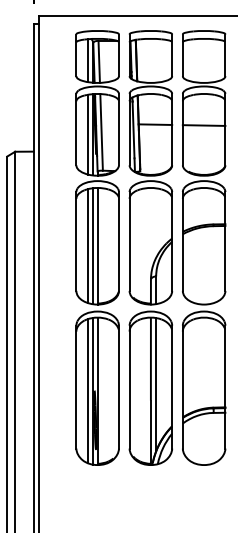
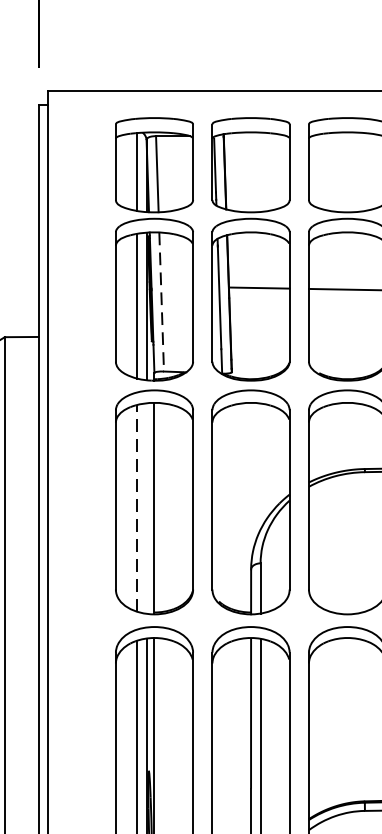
line: (101, 132) -> (161, 302), solid -> dashed
line: (87, 246) -> (136, 509), solid -> dashed
line: (93, 246) -> (146, 509), removed

